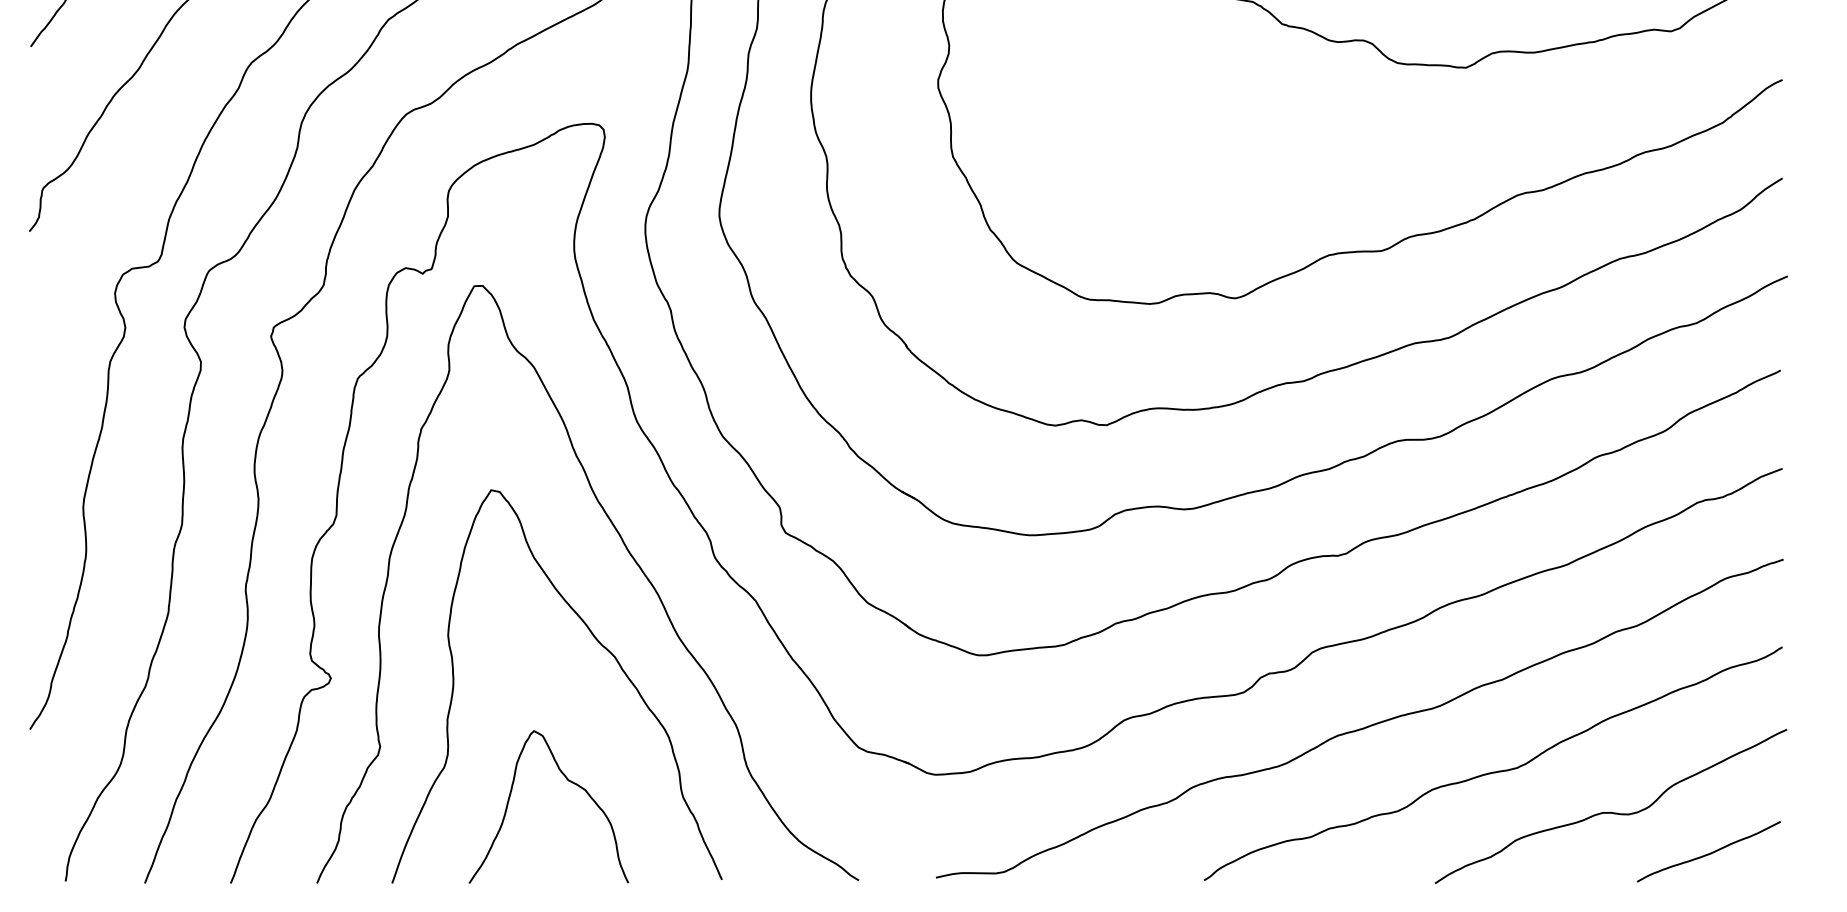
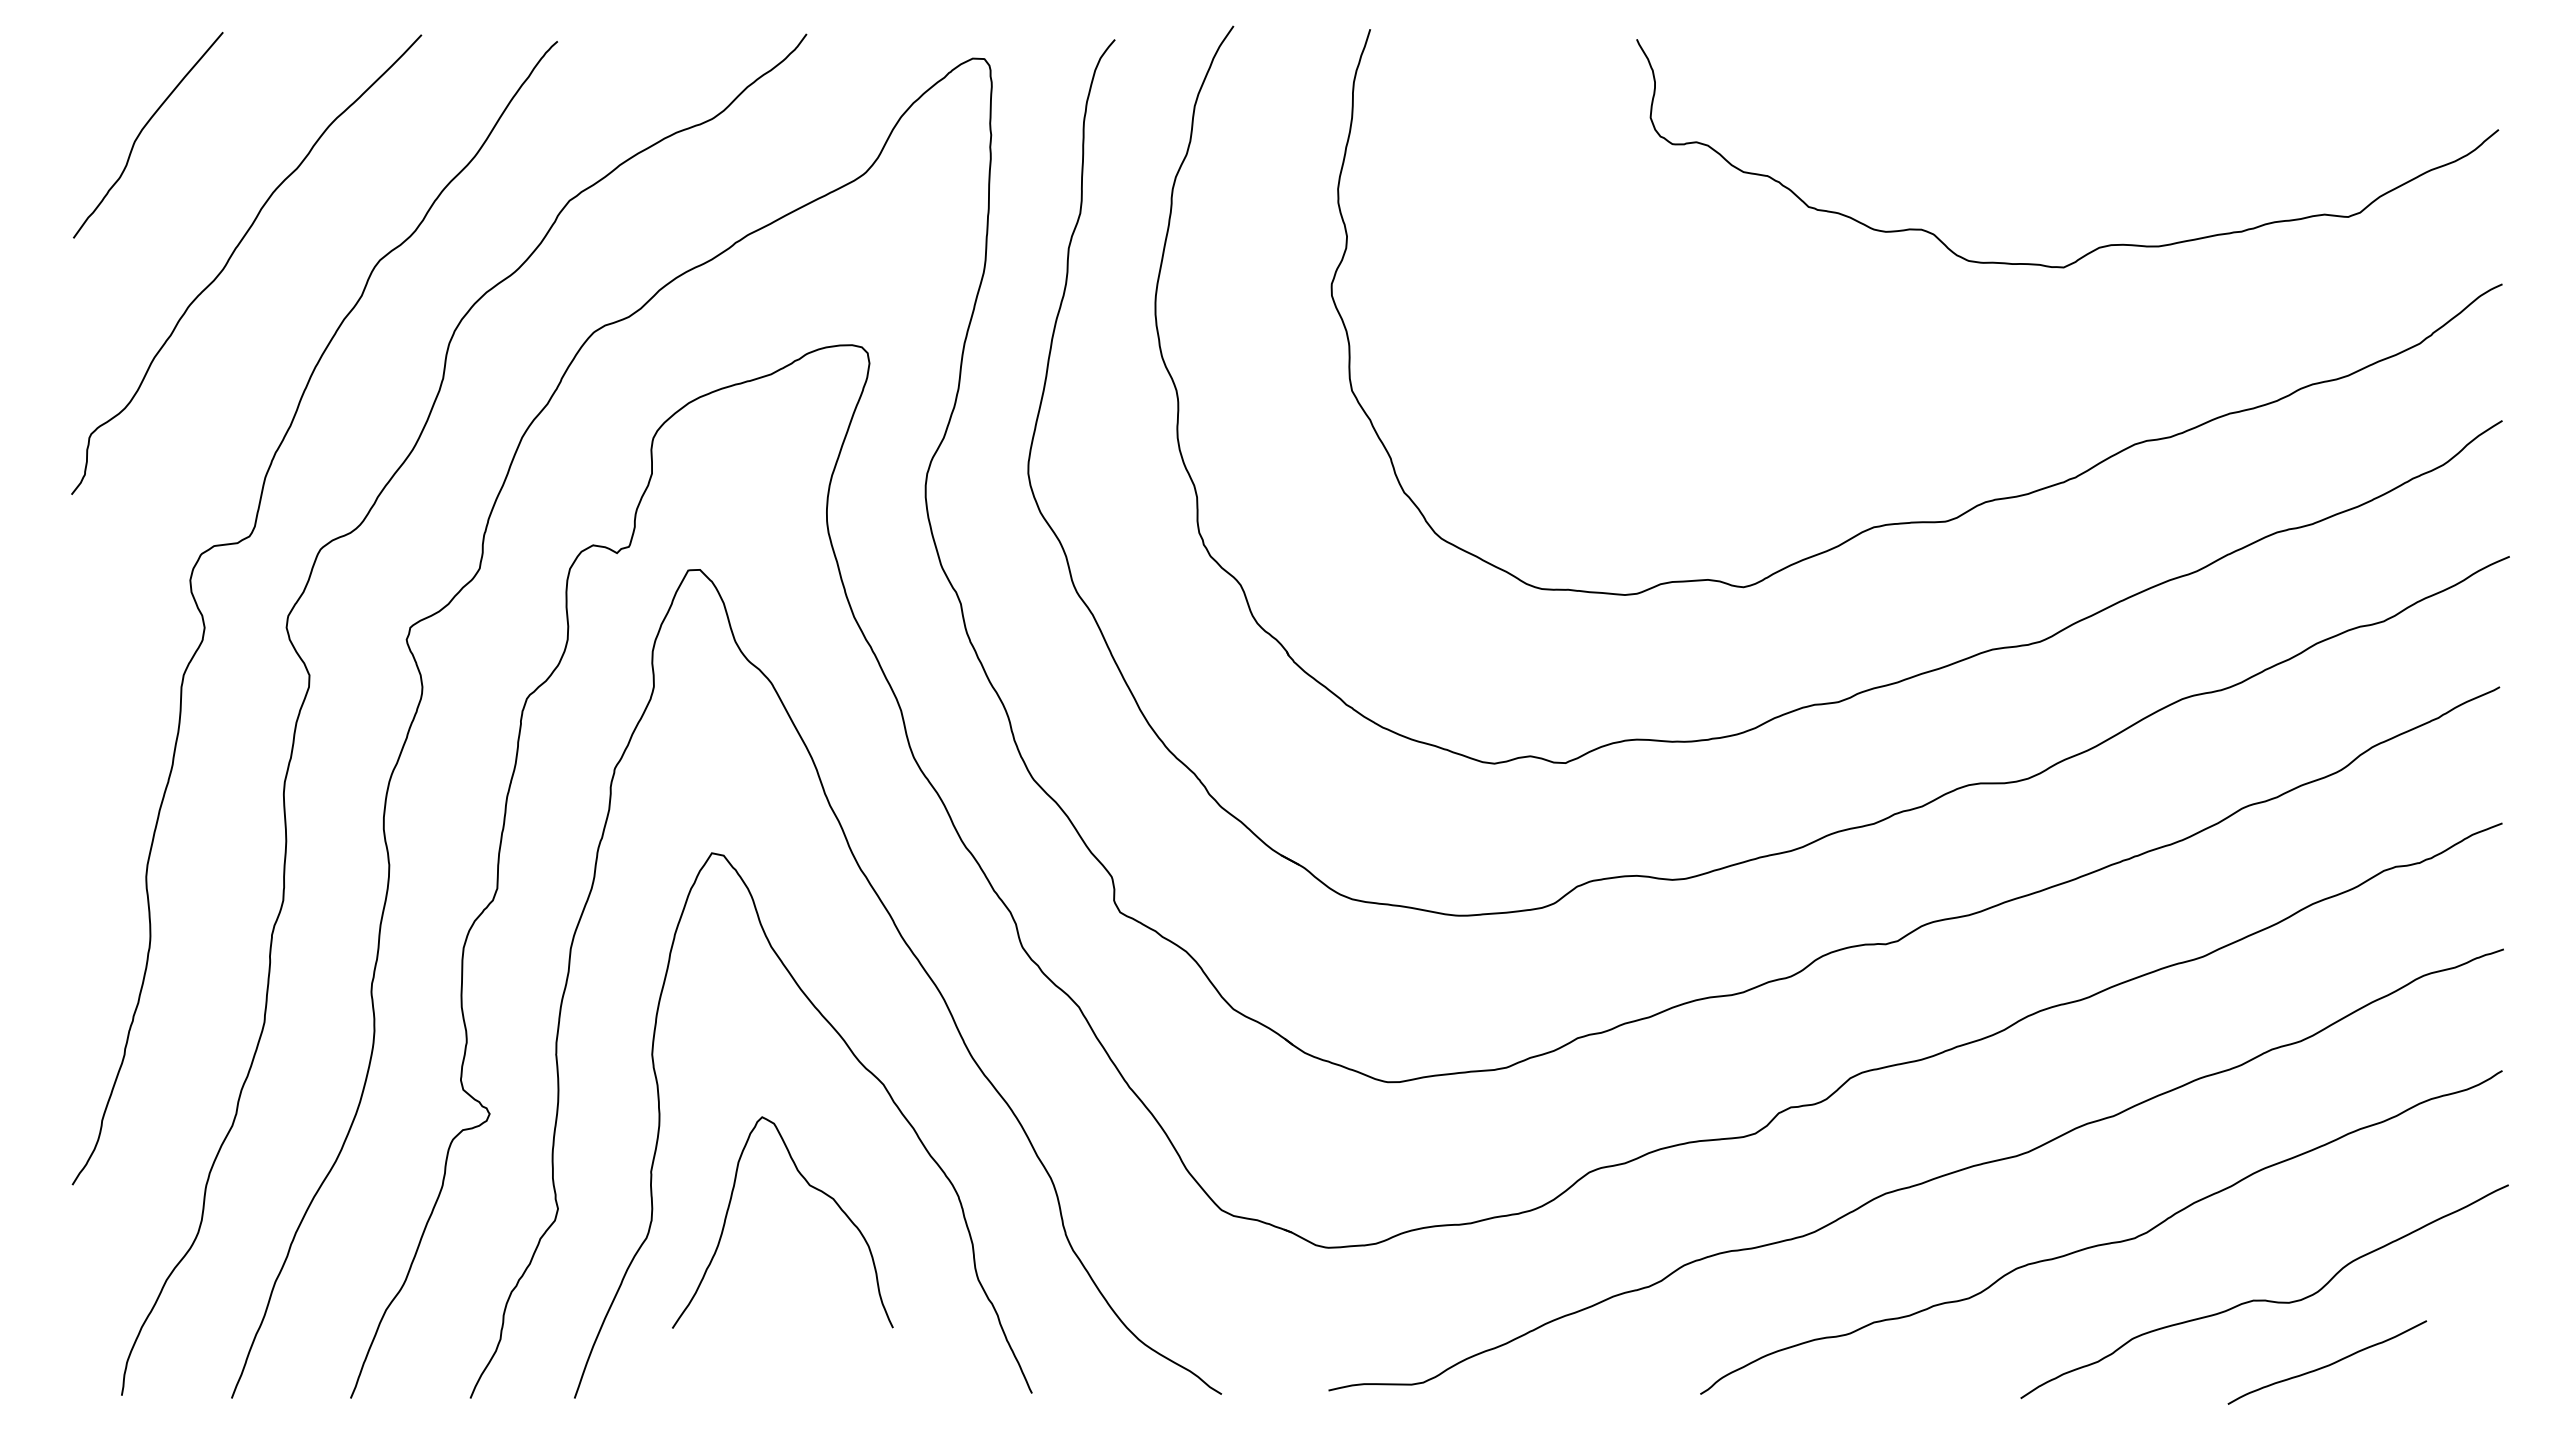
curve: (568, 781) -> (809, 1186), moved
curve: (1709, 853) -> (2328, 1364), moved

